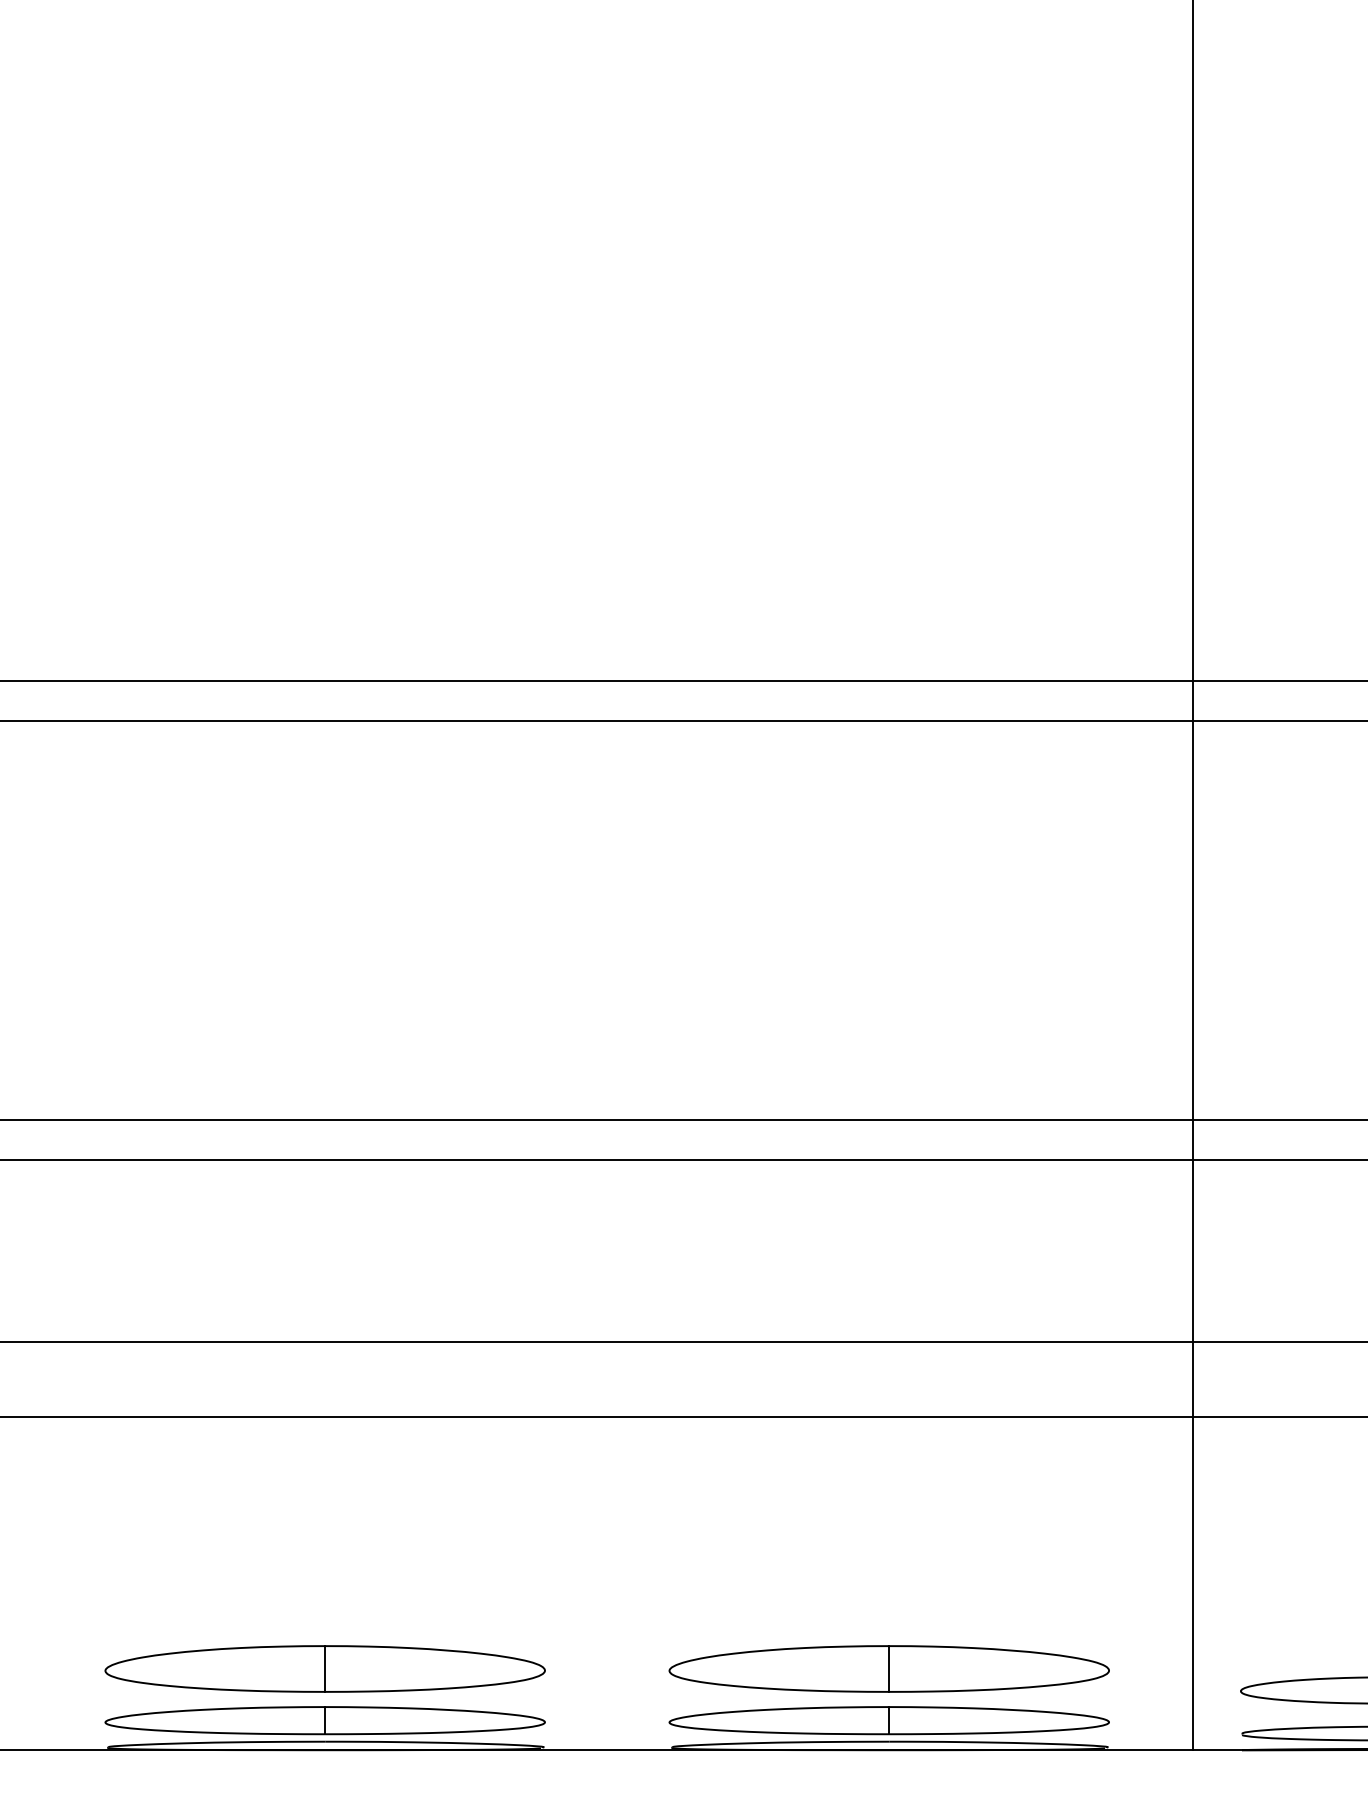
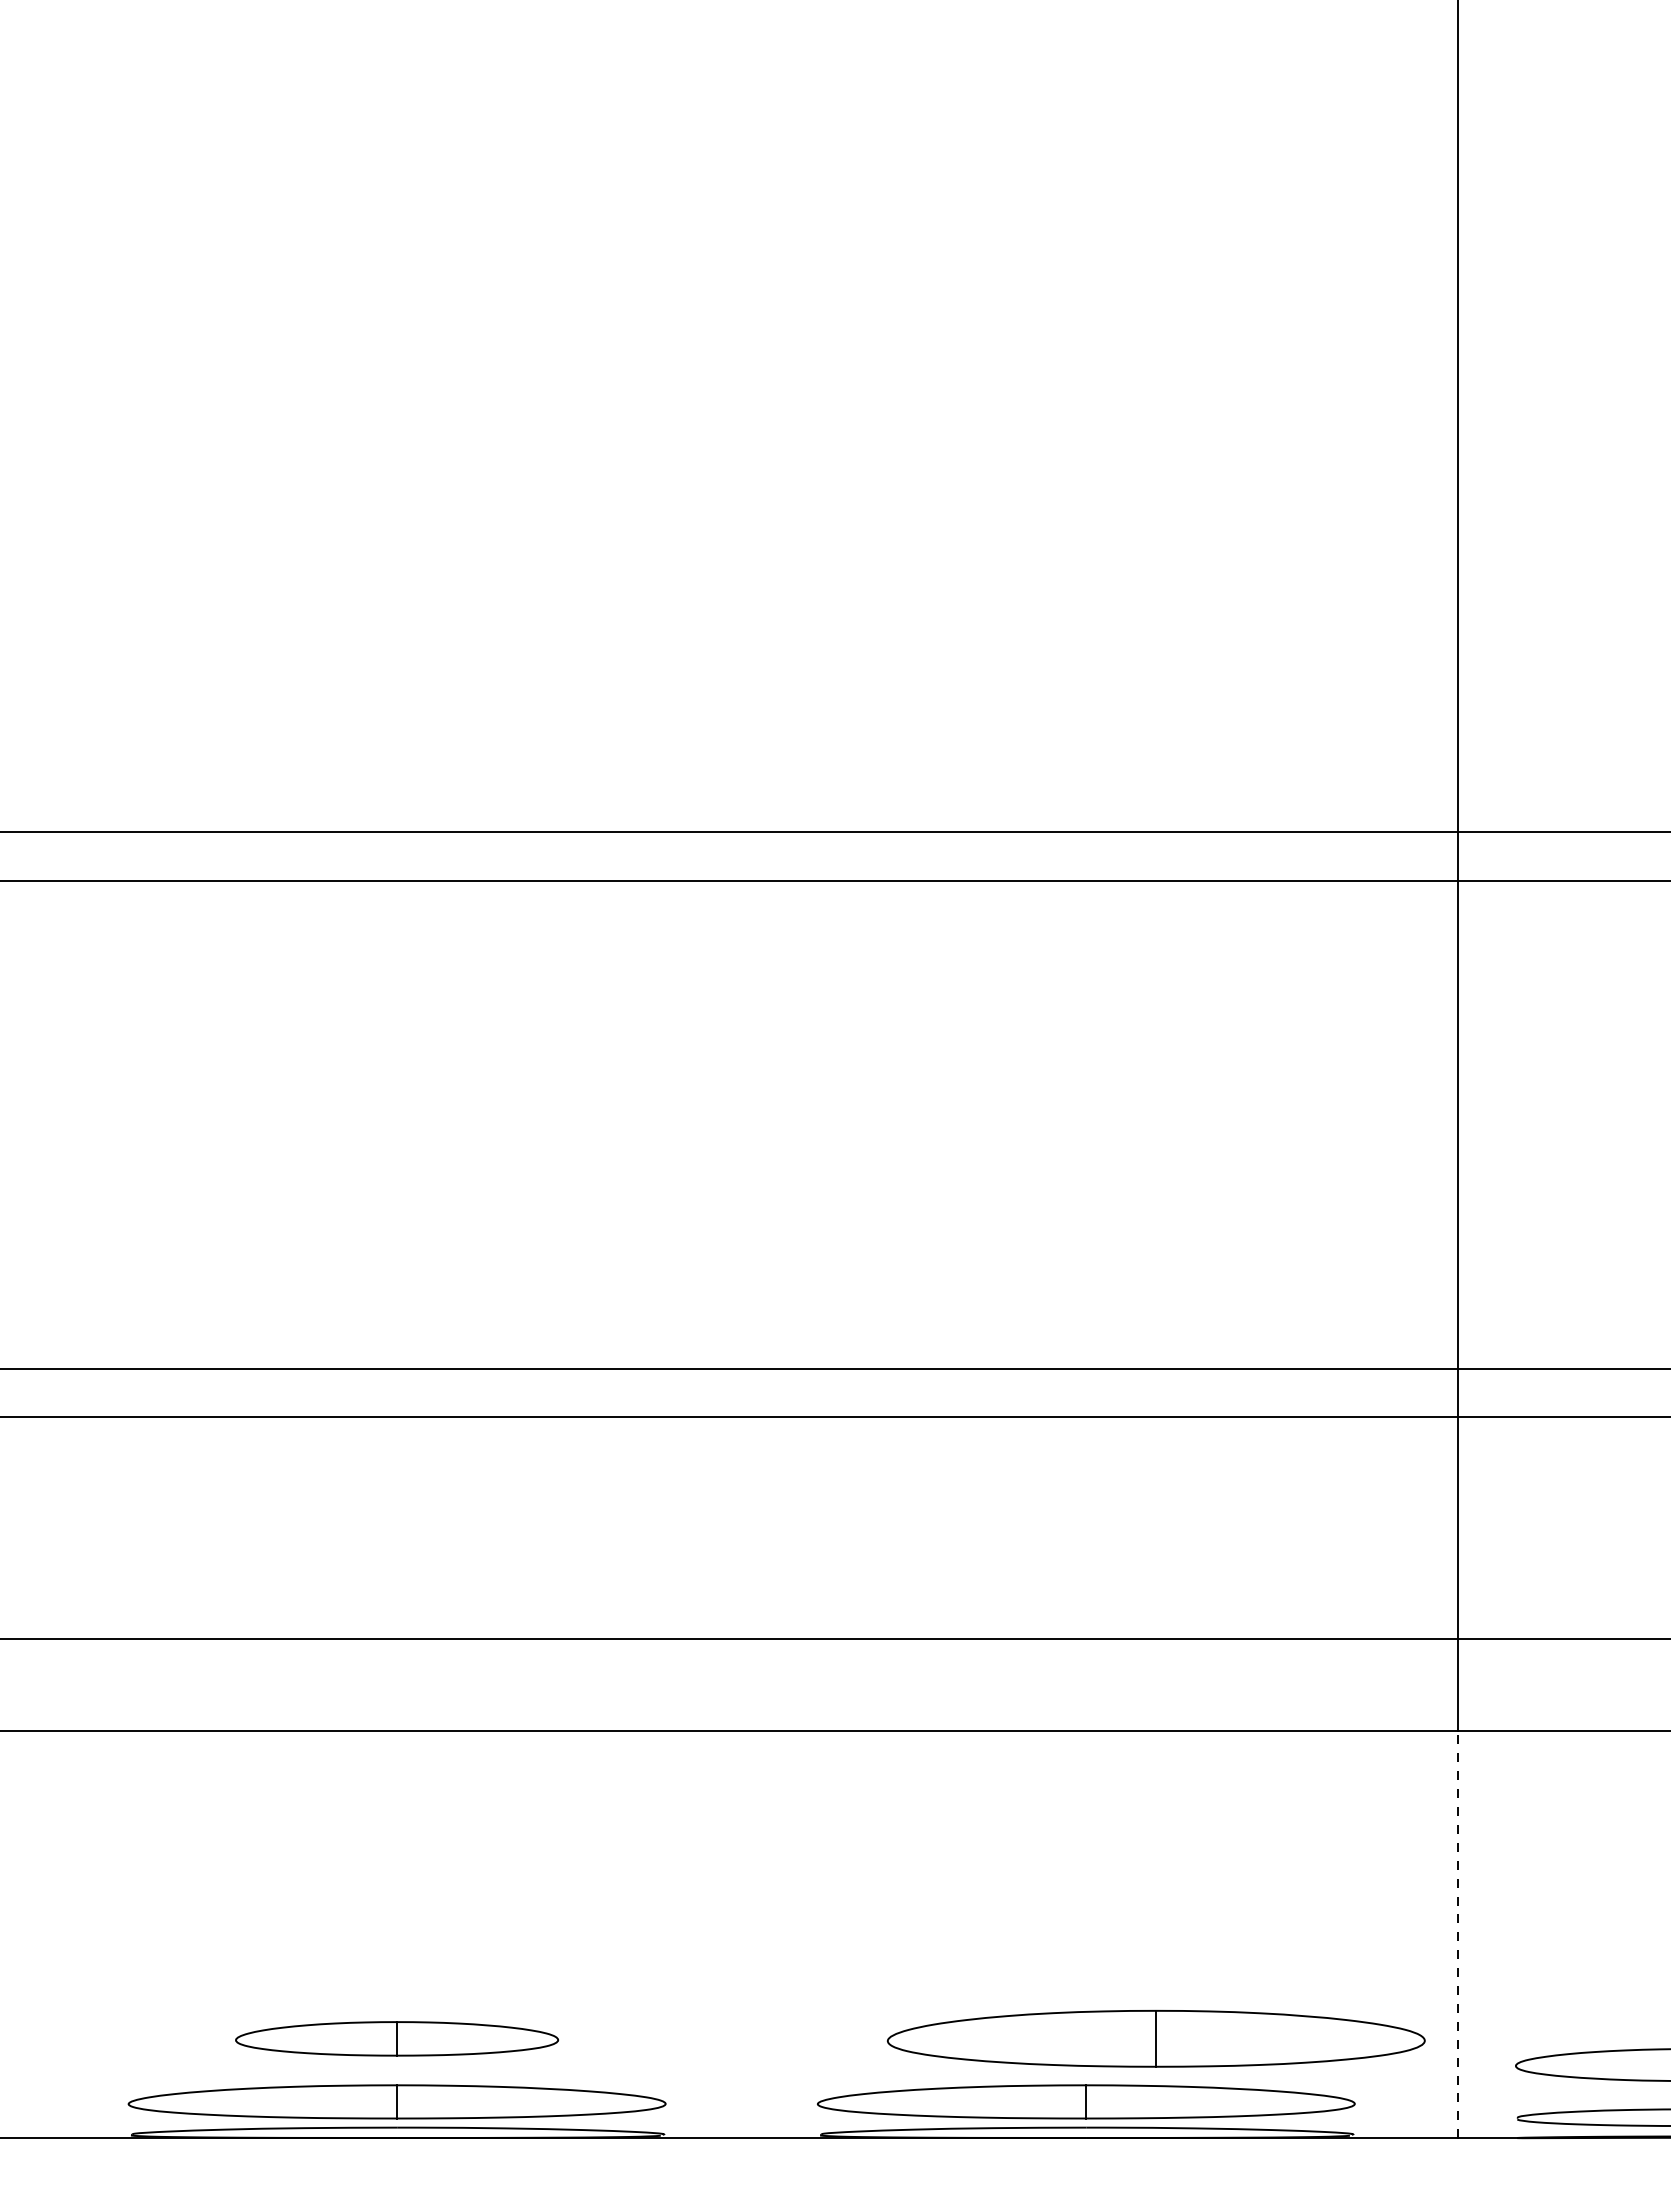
line: (1193, 1583) -> (1457, 1934), solid -> dashed
part: (324, 1668) -> (396, 2038), size x0.6
part: (889, 1668) -> (1156, 2038), moved

